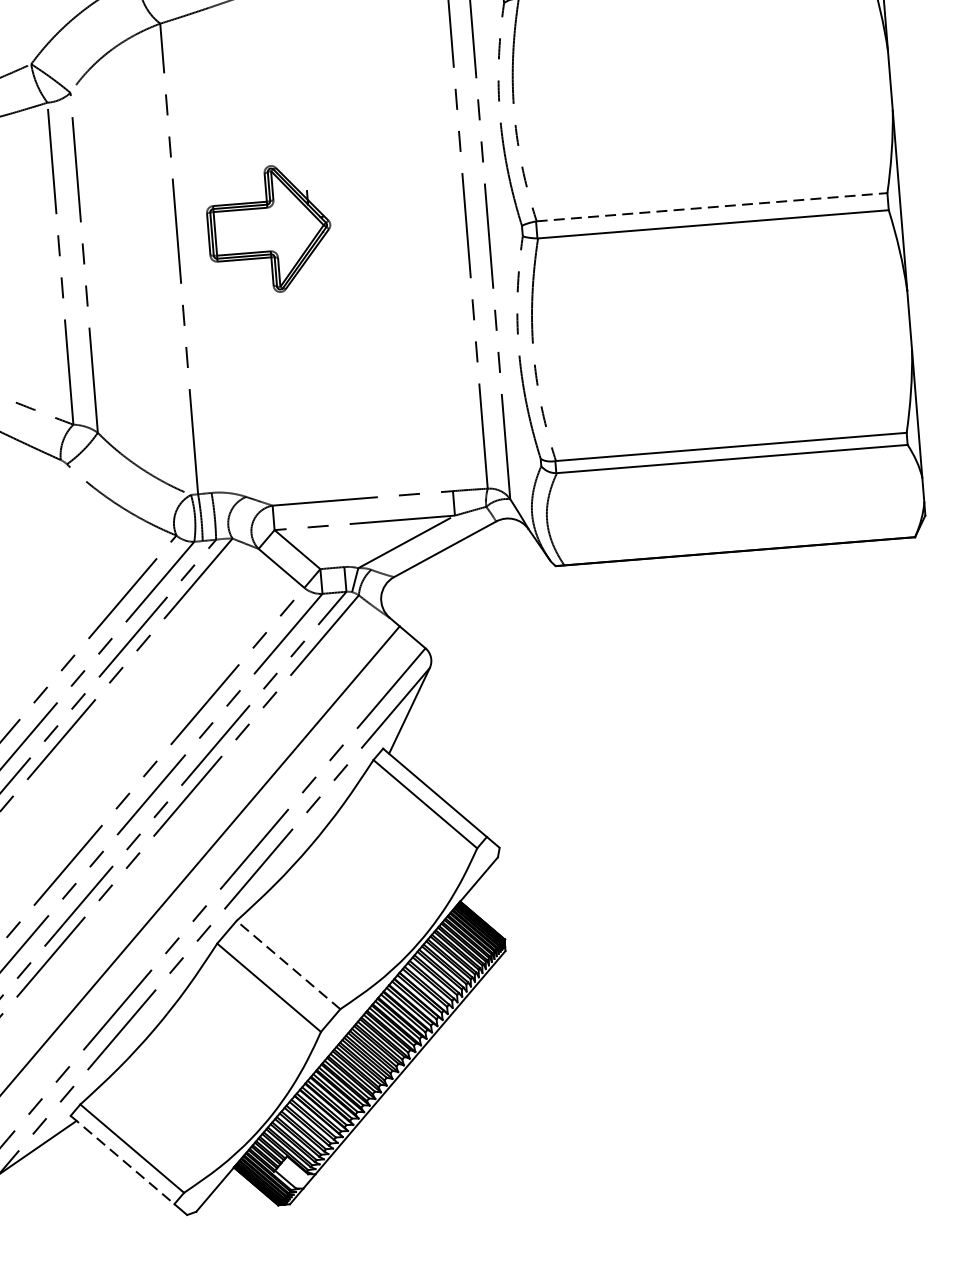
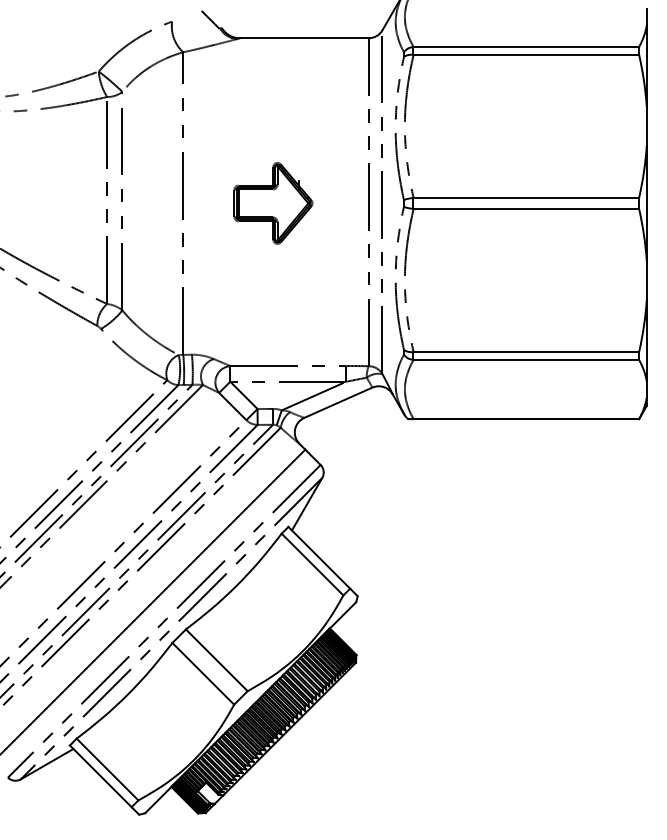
line: (712, 206) -> (526, 197), dashed -> solid
part: (269, 229) -> (273, 203), moved
line: (287, 965) -> (216, 660), dashed -> solid
line: (122, 1160) -> (100, 776), dashed -> solid

